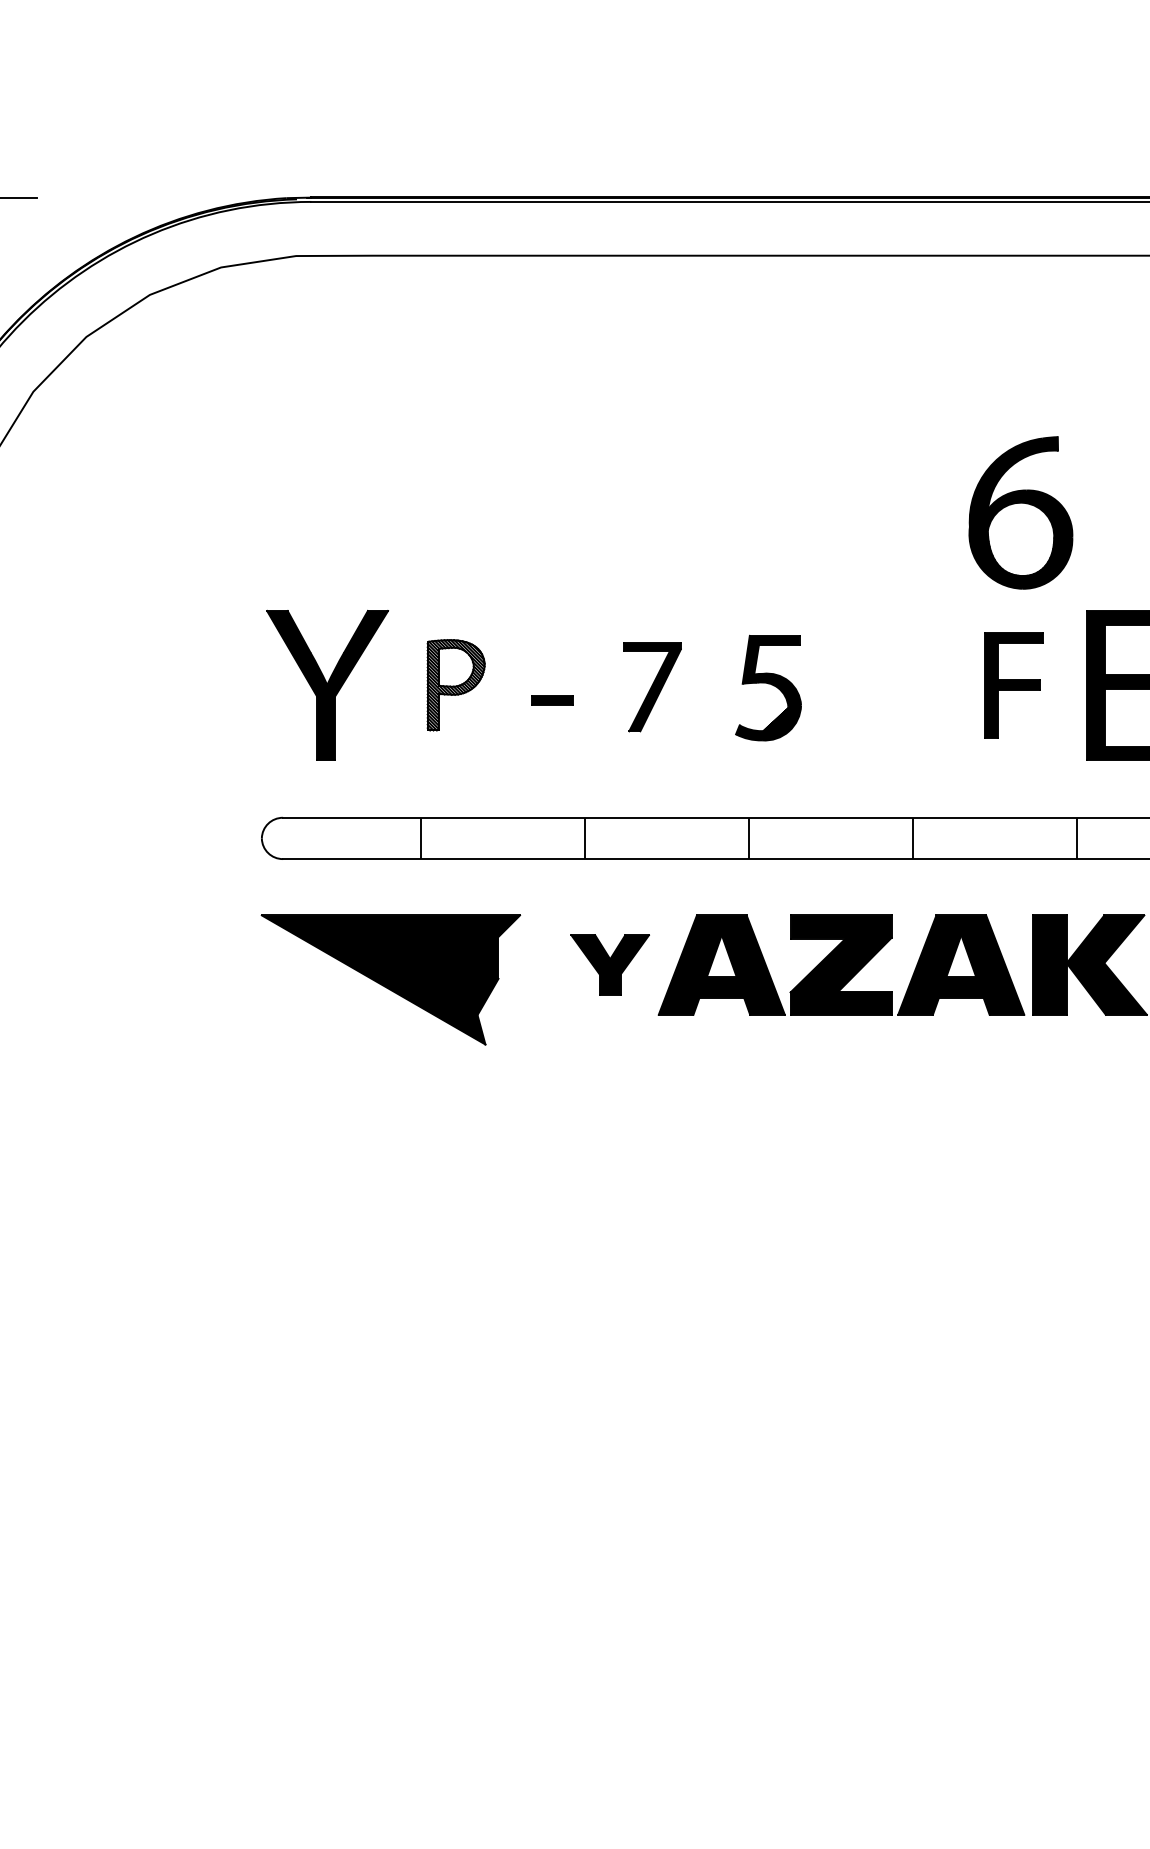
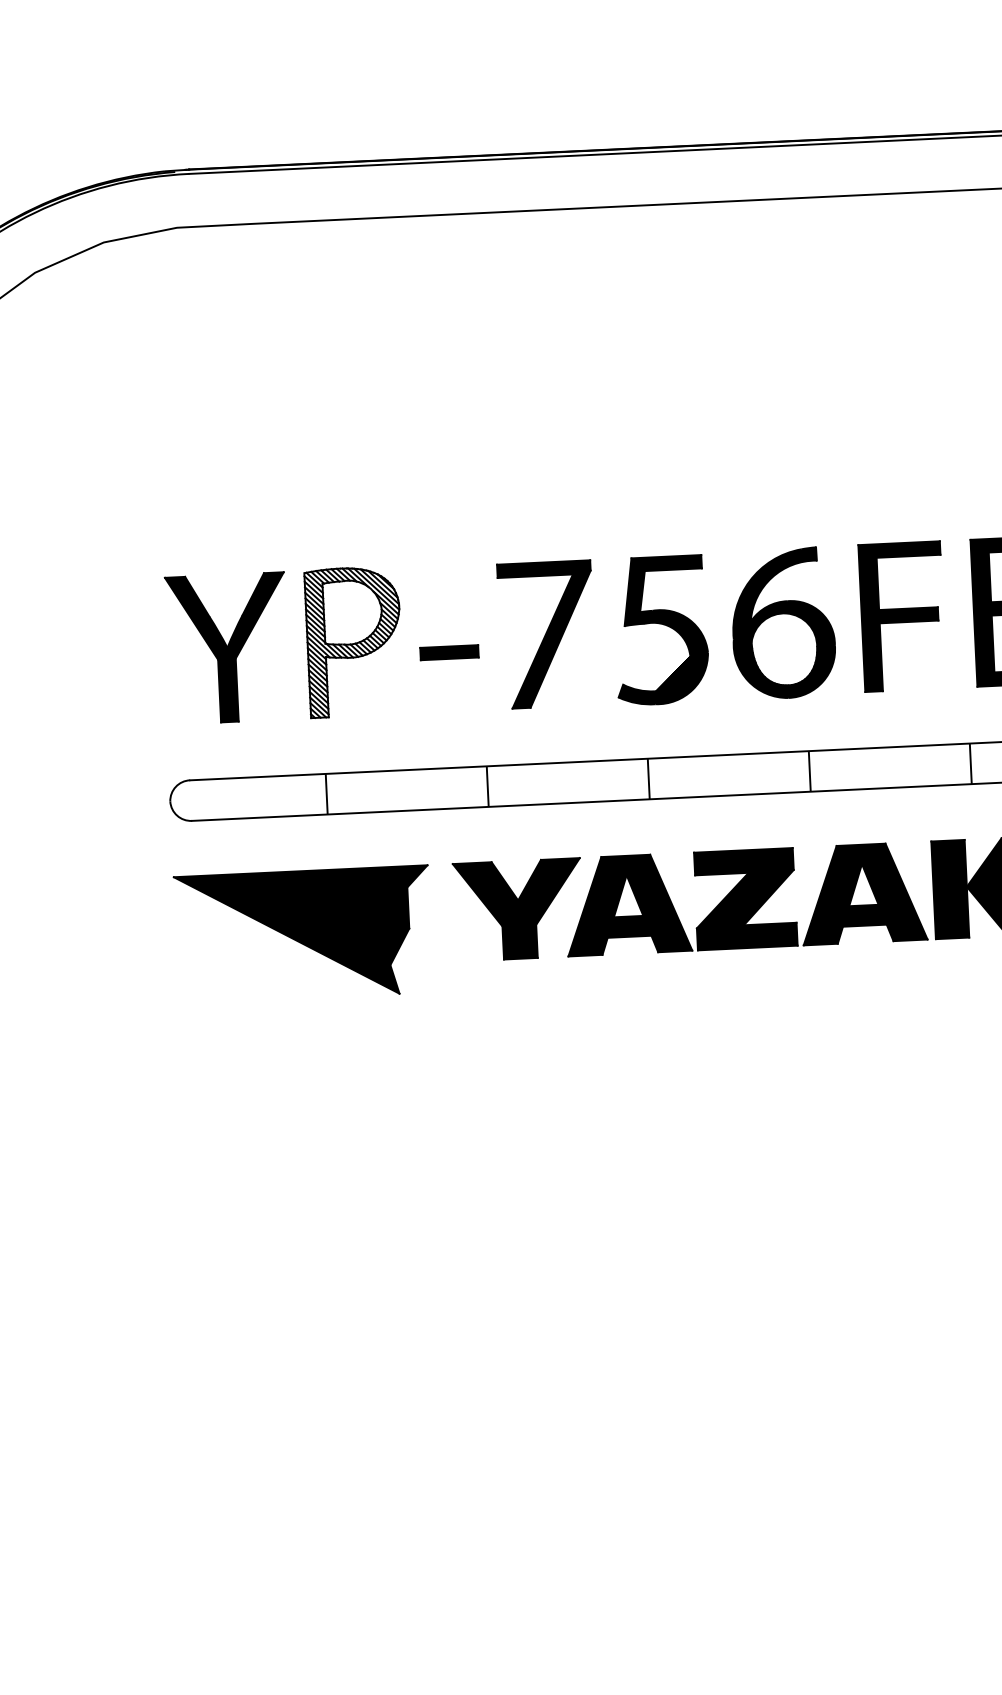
part: (1020, 512) -> (782, 623), moved
part: (455, 685) -> (353, 642), size x1.67
part: (1014, 685) -> (902, 616), size x1.43
part: (652, 687) -> (547, 635), size x1.67
part: (768, 687) -> (661, 629), size x1.43
part: (552, 700) -> (449, 652), size x1.43
part: (609, 964) -> (517, 909), size x1.67

